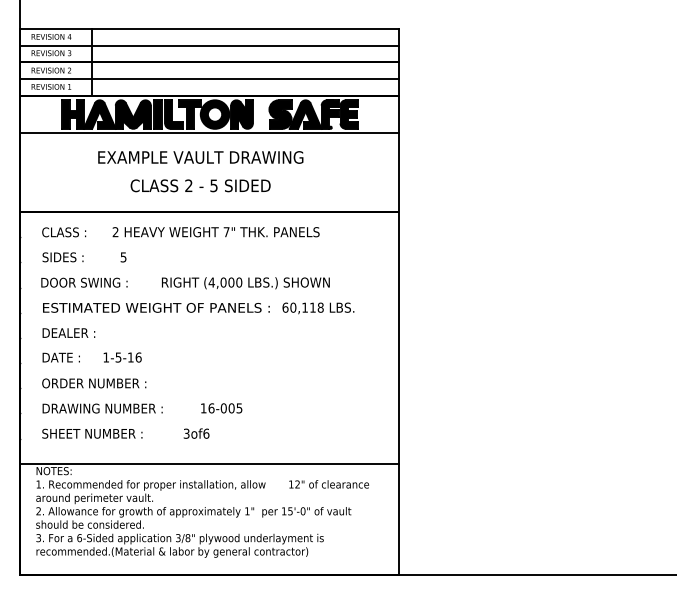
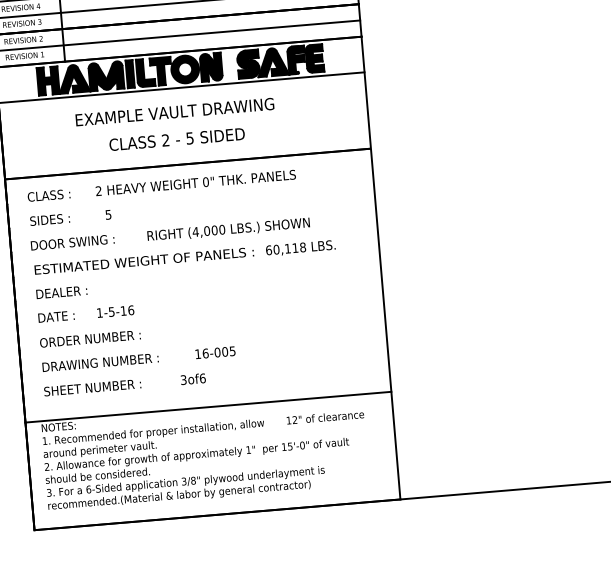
text: (226, 232) -> (205, 182), 7" -> 0"

